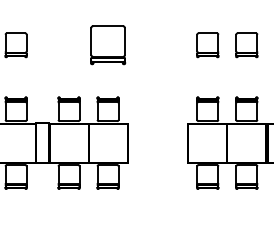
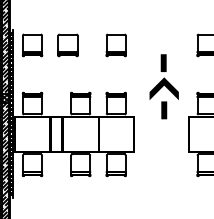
part: (54, 45) -> (67, 45), added
part: (107, 45) -> (115, 45), size x0.62
part: (160, 90) -> (164, 86), added

